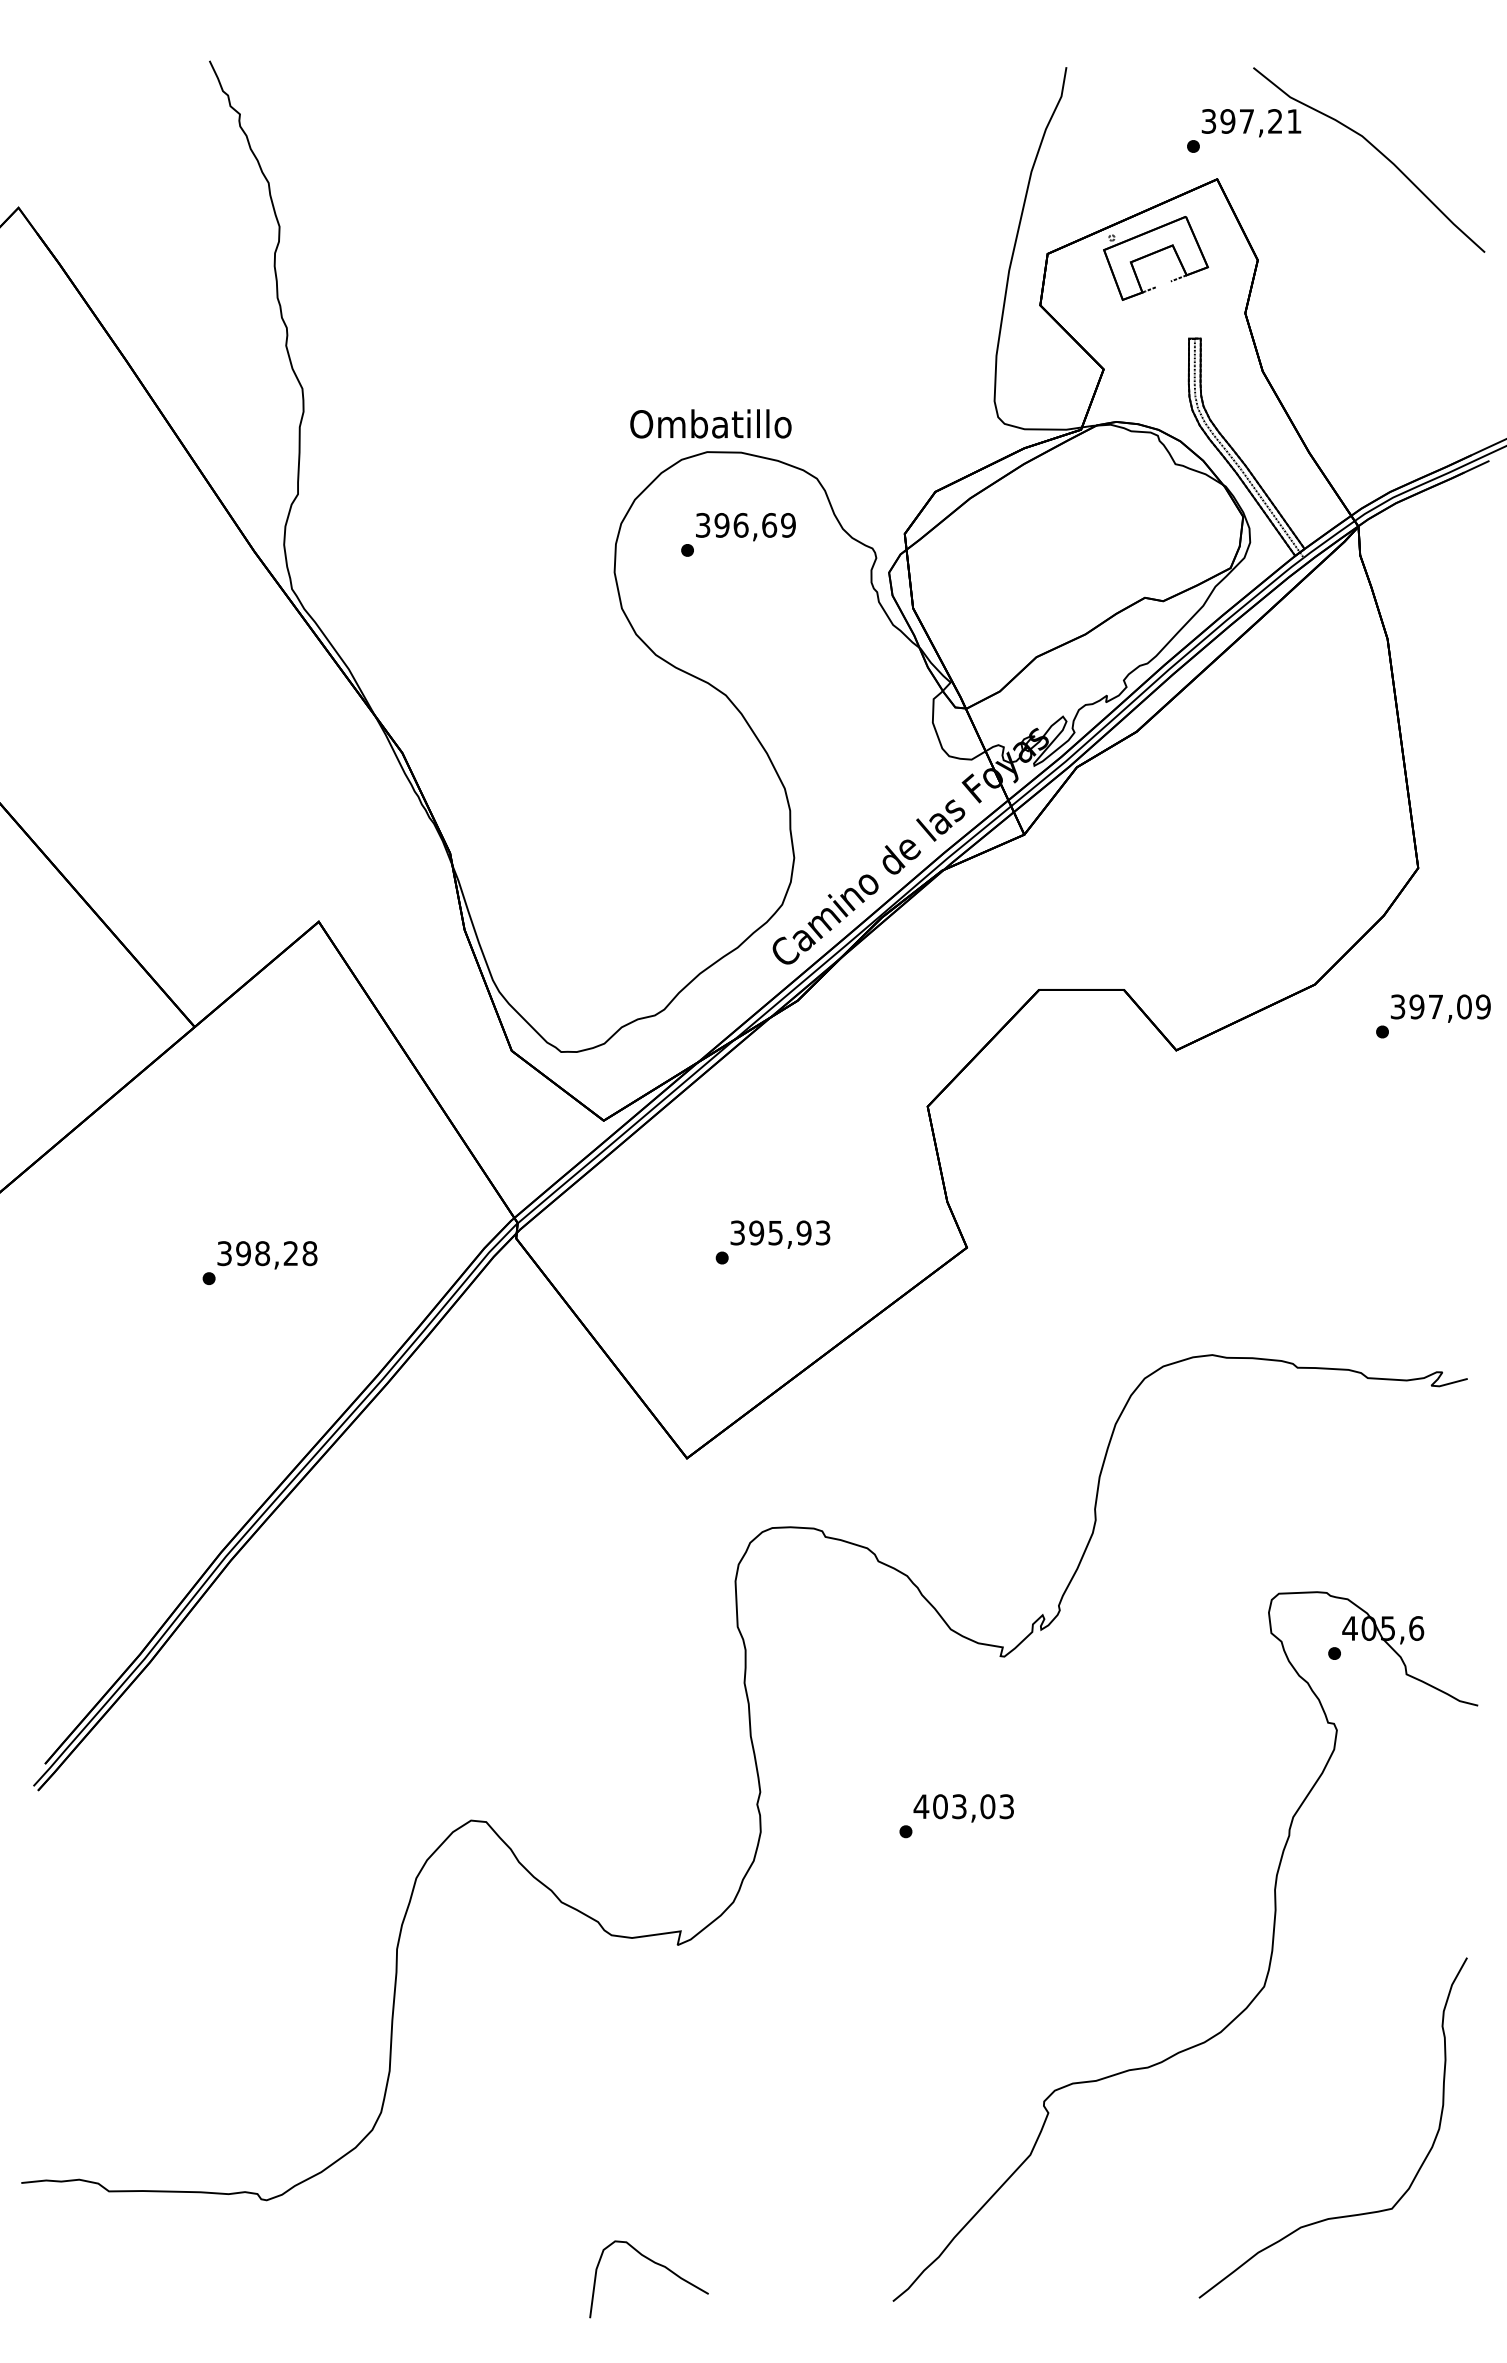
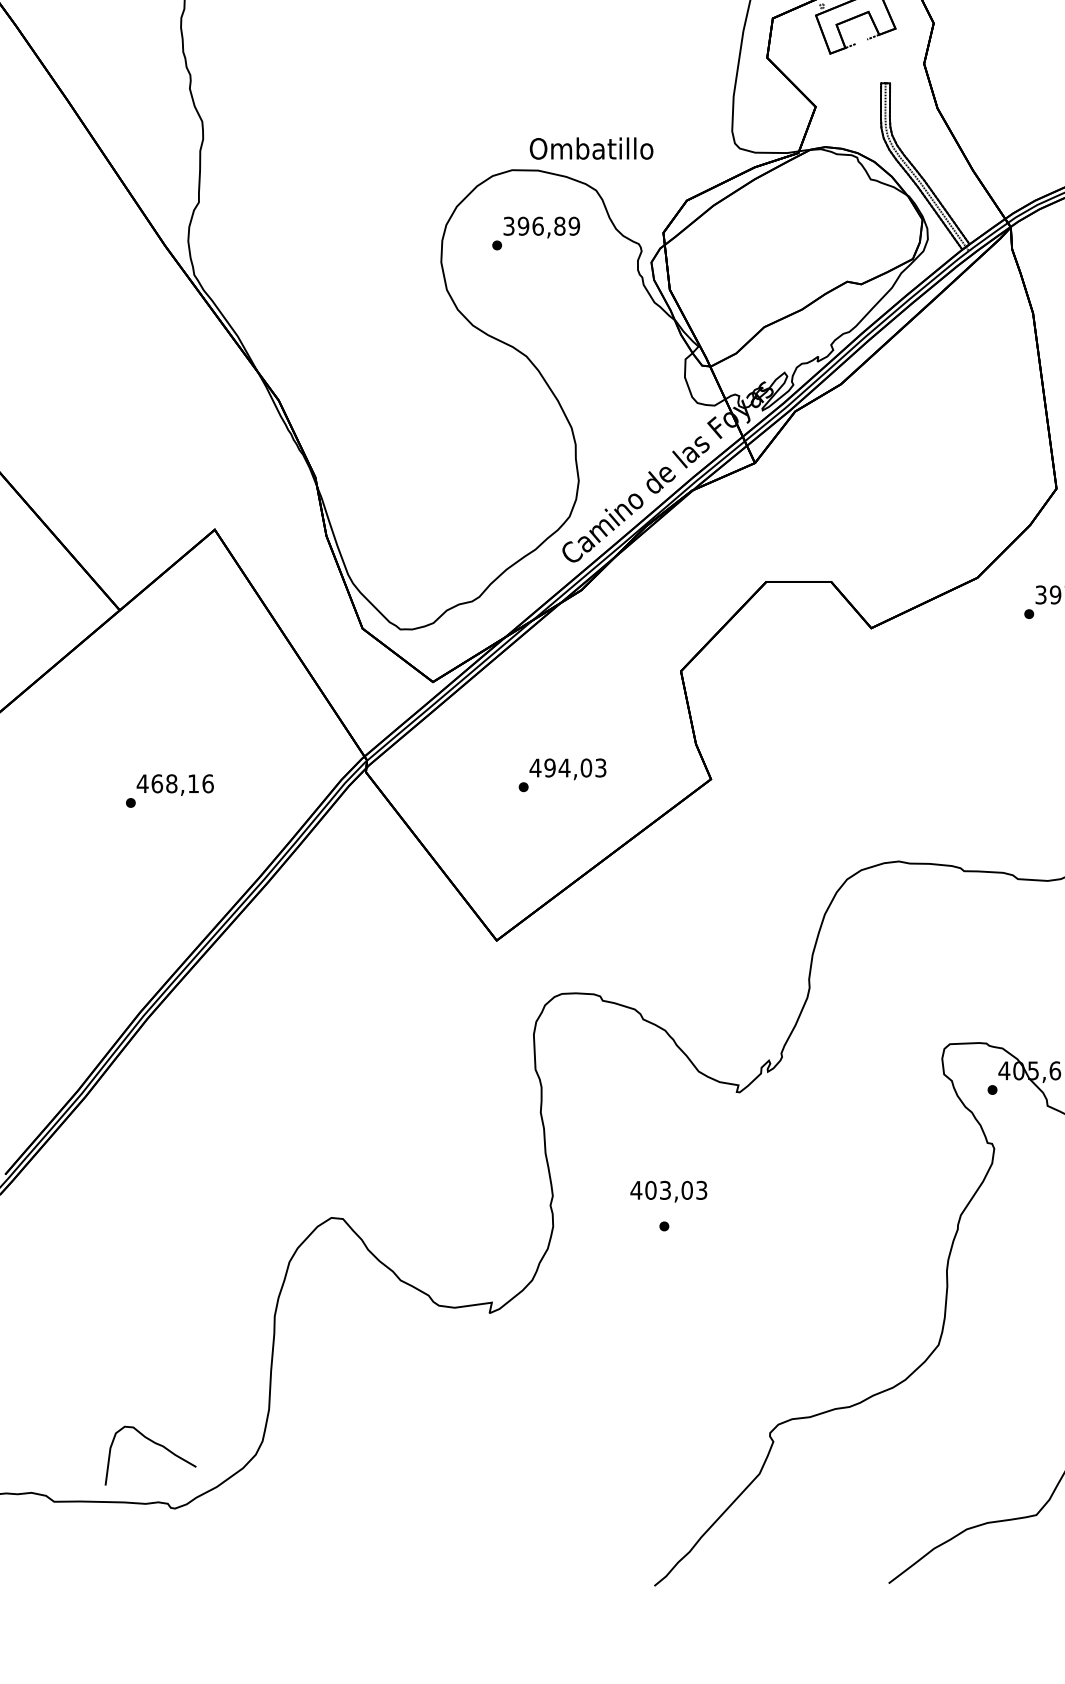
text: (710, 423) -> (591, 148), moved
text: (769, 524) -> (559, 225), 396,69 -> 396,89
text: (770, 1232) -> (560, 767), 395,93 -> 494,03
text: (266, 1253) -> (174, 783), 398,28 -> 468,16
text: (963, 1808) -> (668, 1191), moved
curve: (656, 2264) -> (156, 1444), moved

